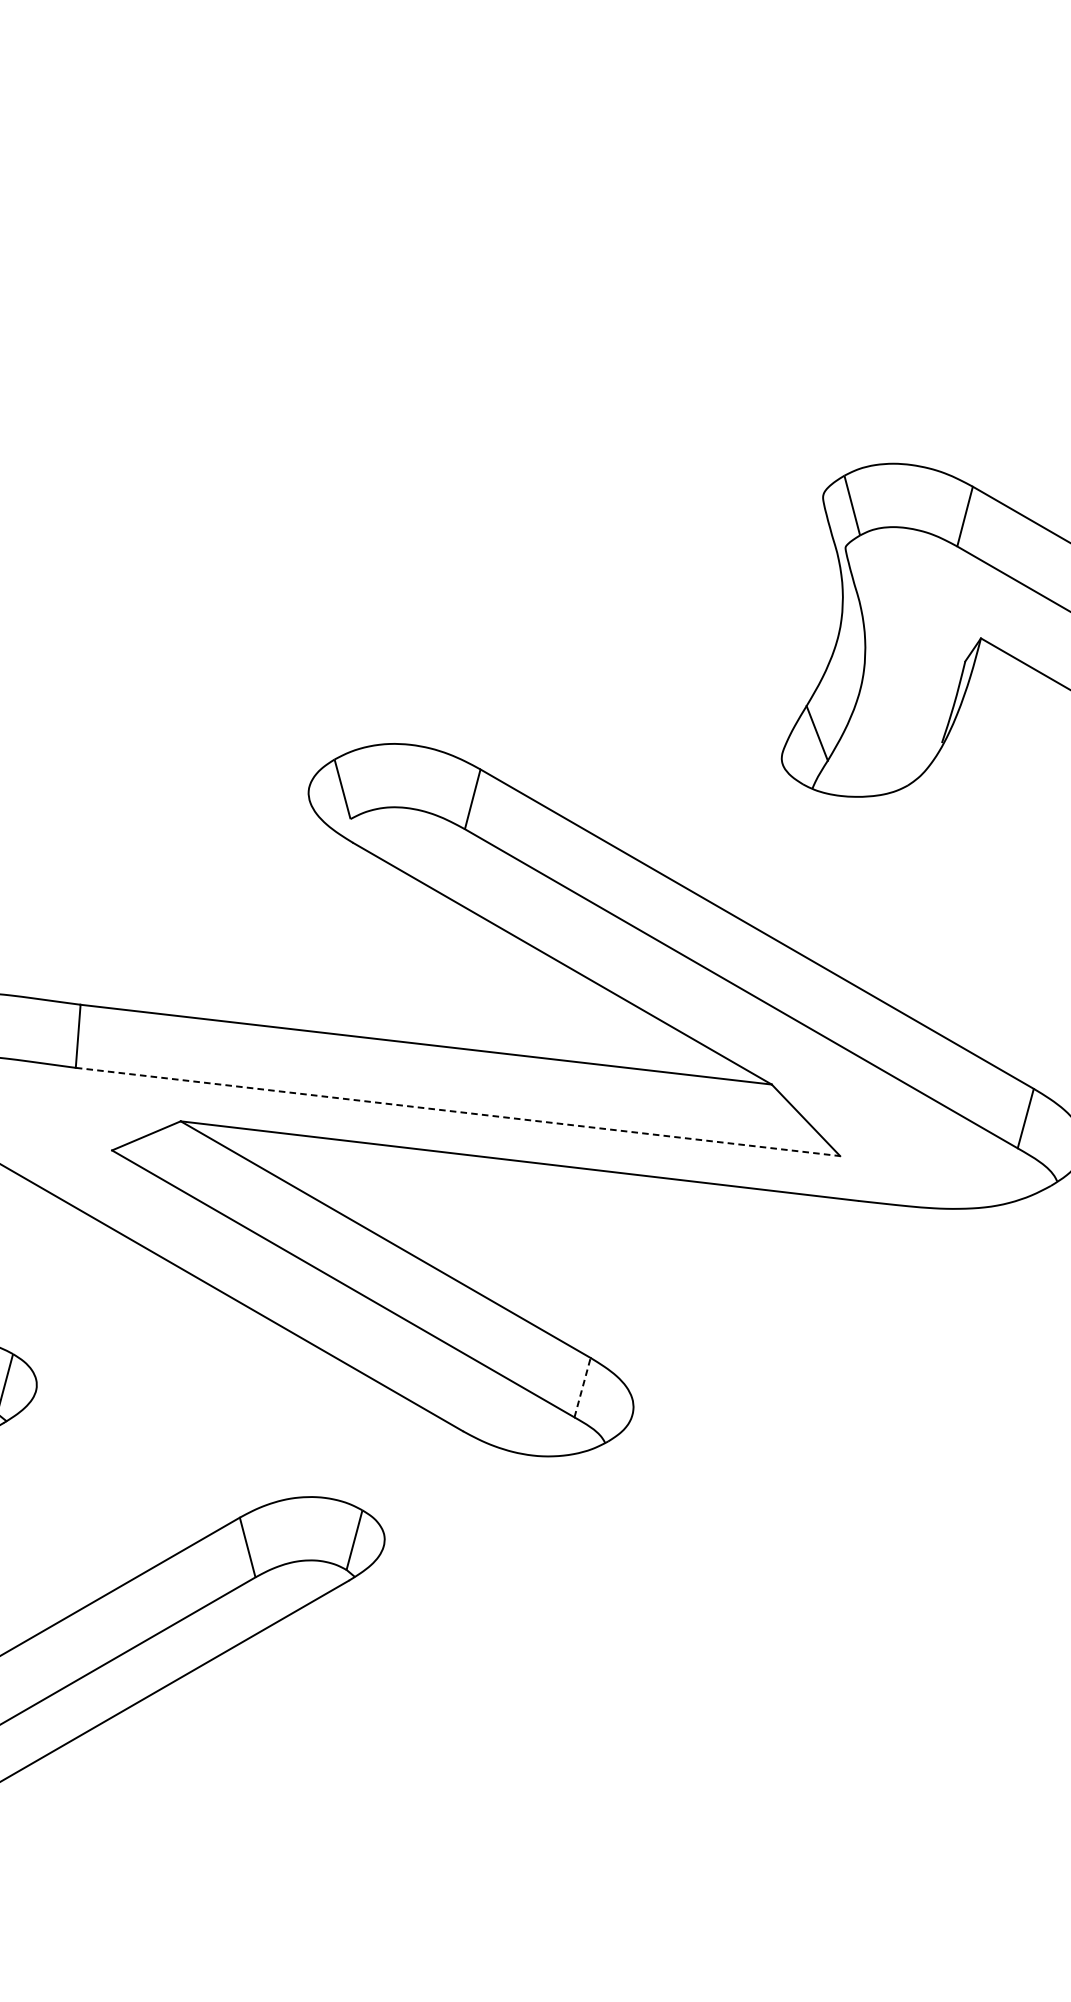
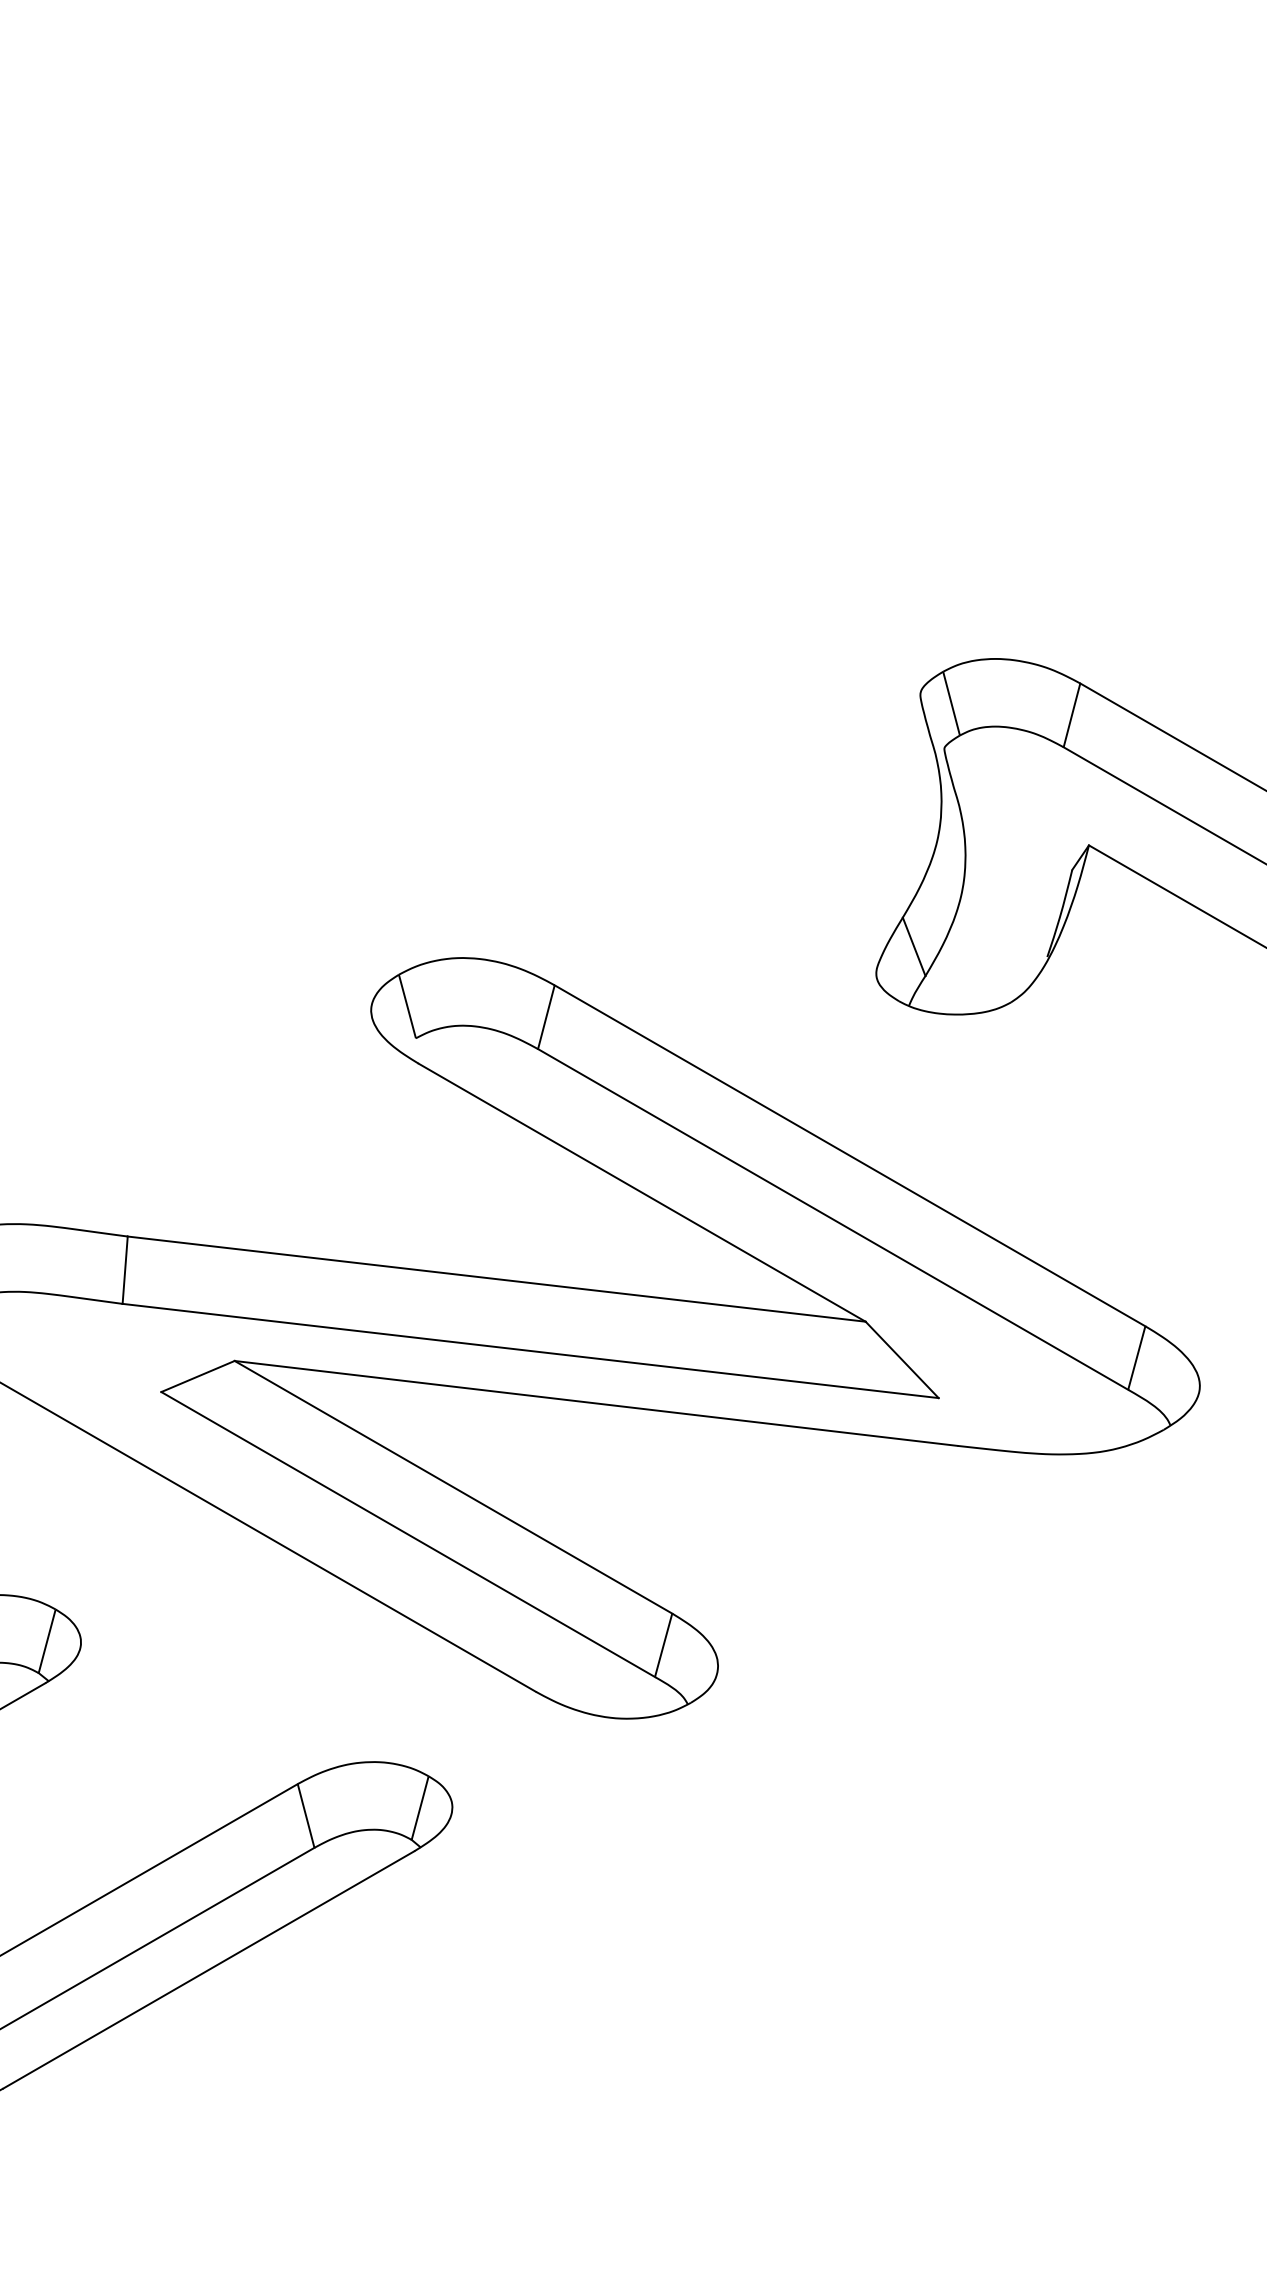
line: (457, 1111) -> (530, 1350), dashed -> solid
line: (582, 1387) -> (663, 1645), dashed -> solid

